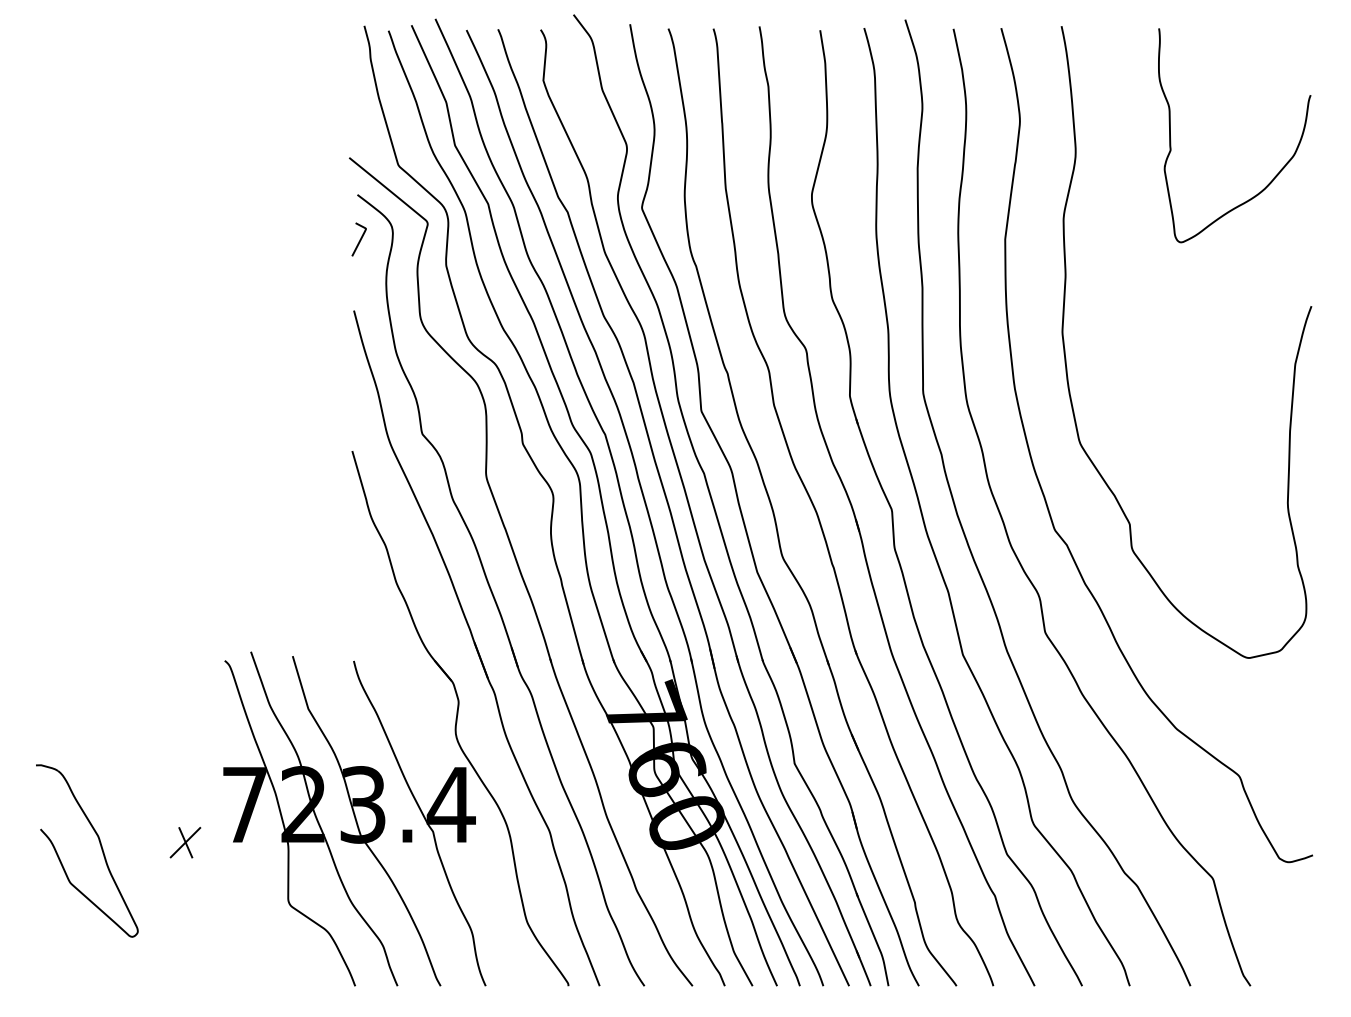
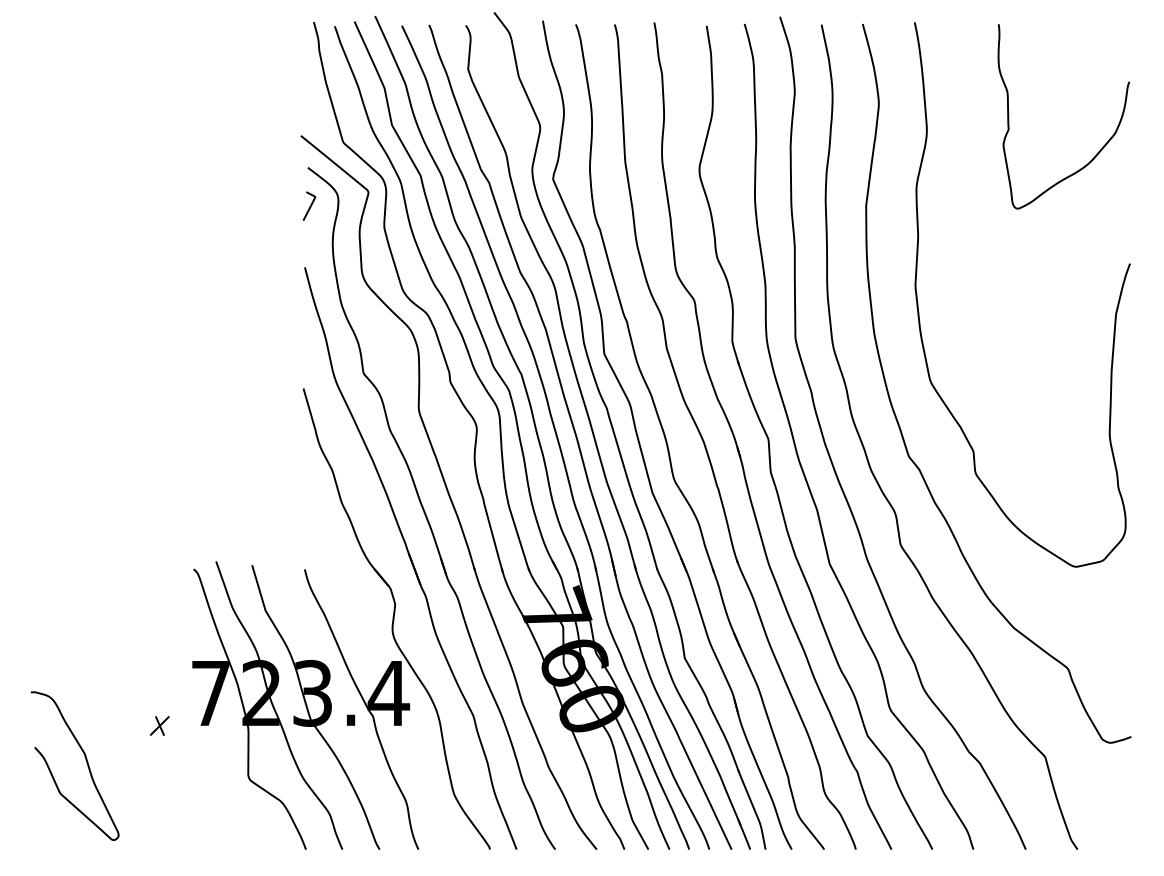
part: (185, 842) -> (159, 725), size x0.7
part: (99, 844) -> (85, 760), moved

